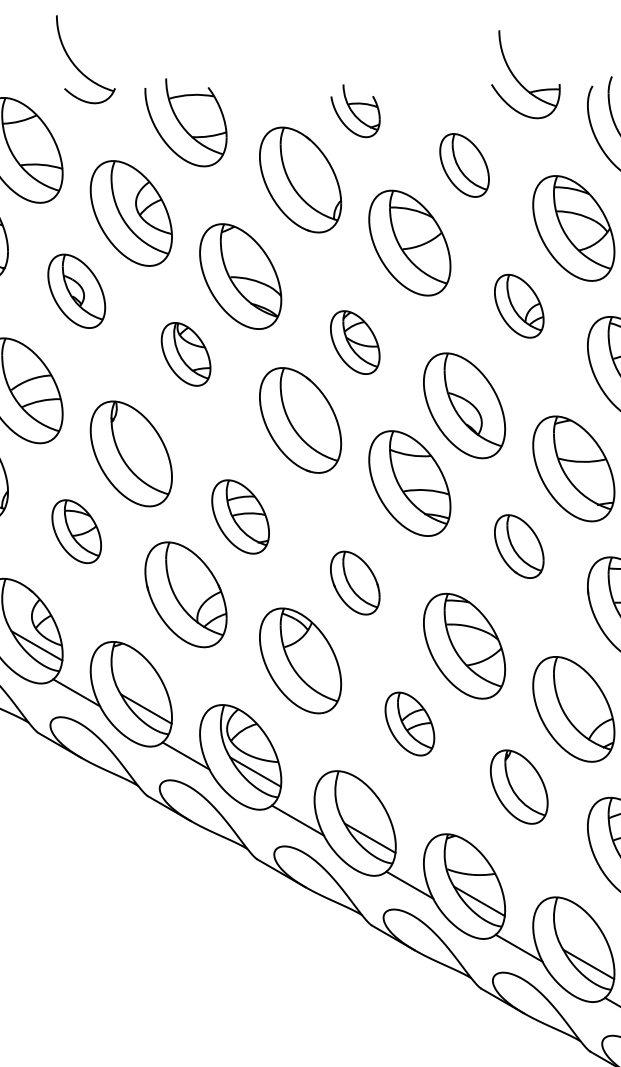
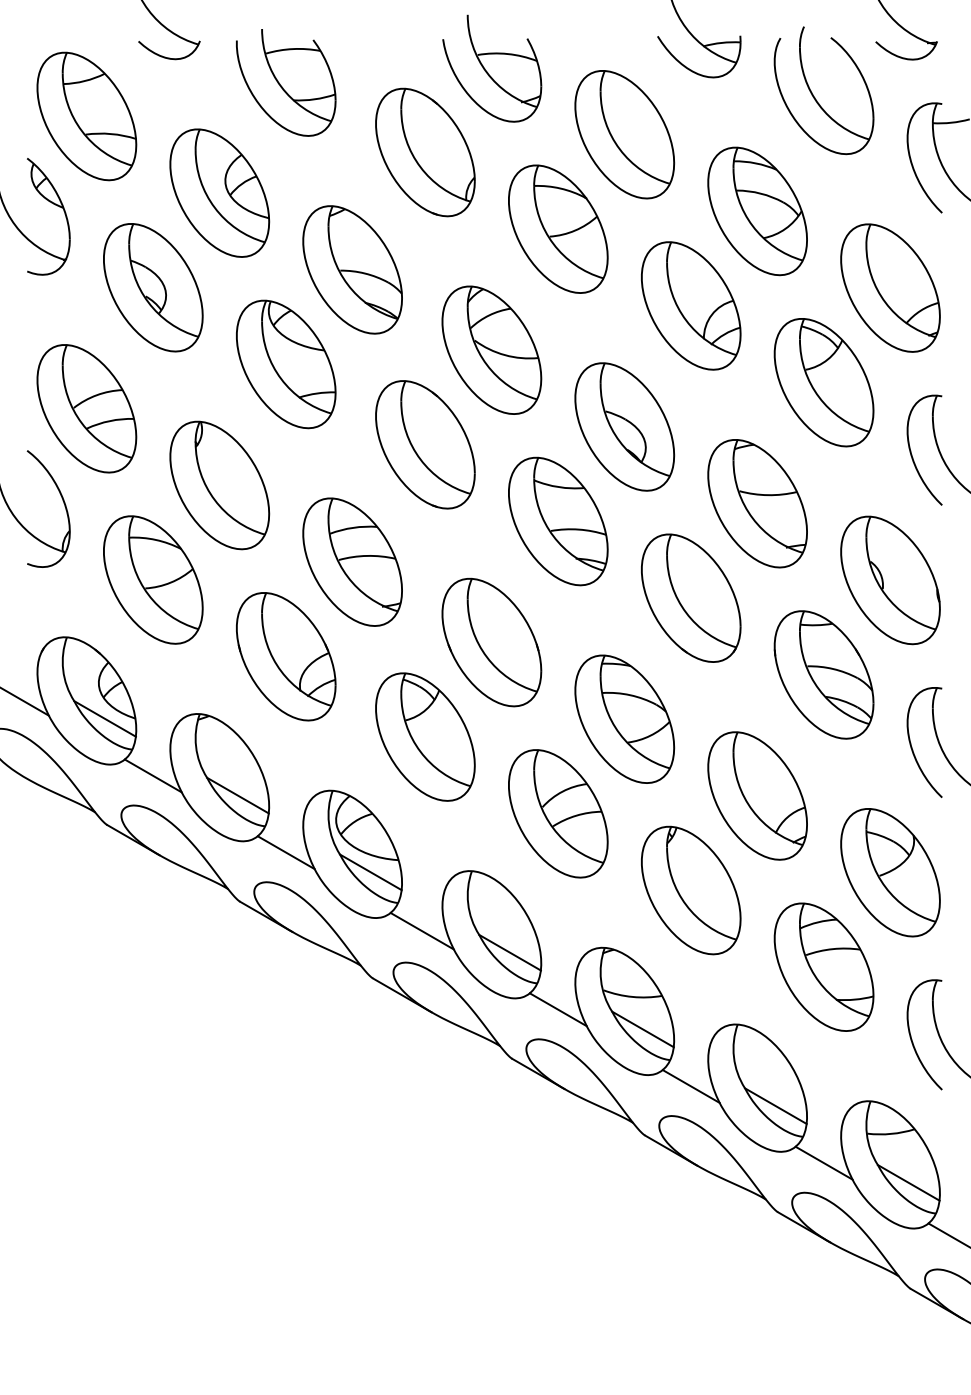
part: (355, 110) -> (492, 68), size x1.67
part: (464, 165) -> (624, 134), size x1.67
part: (76, 291) -> (153, 287), size x1.43
part: (519, 305) -> (691, 305), size x1.67
part: (354, 342) -> (491, 349), size x1.67
part: (186, 354) -> (286, 364), size x1.67
part: (240, 516) -> (352, 561), size x1.43
part: (76, 531) -> (153, 579), size x1.67
part: (519, 546) -> (691, 597), size x1.67
part: (354, 583) -> (491, 642), size x1.67
part: (410, 723) -> (558, 813), size x1.67
part: (519, 787) -> (691, 890), size x1.43

